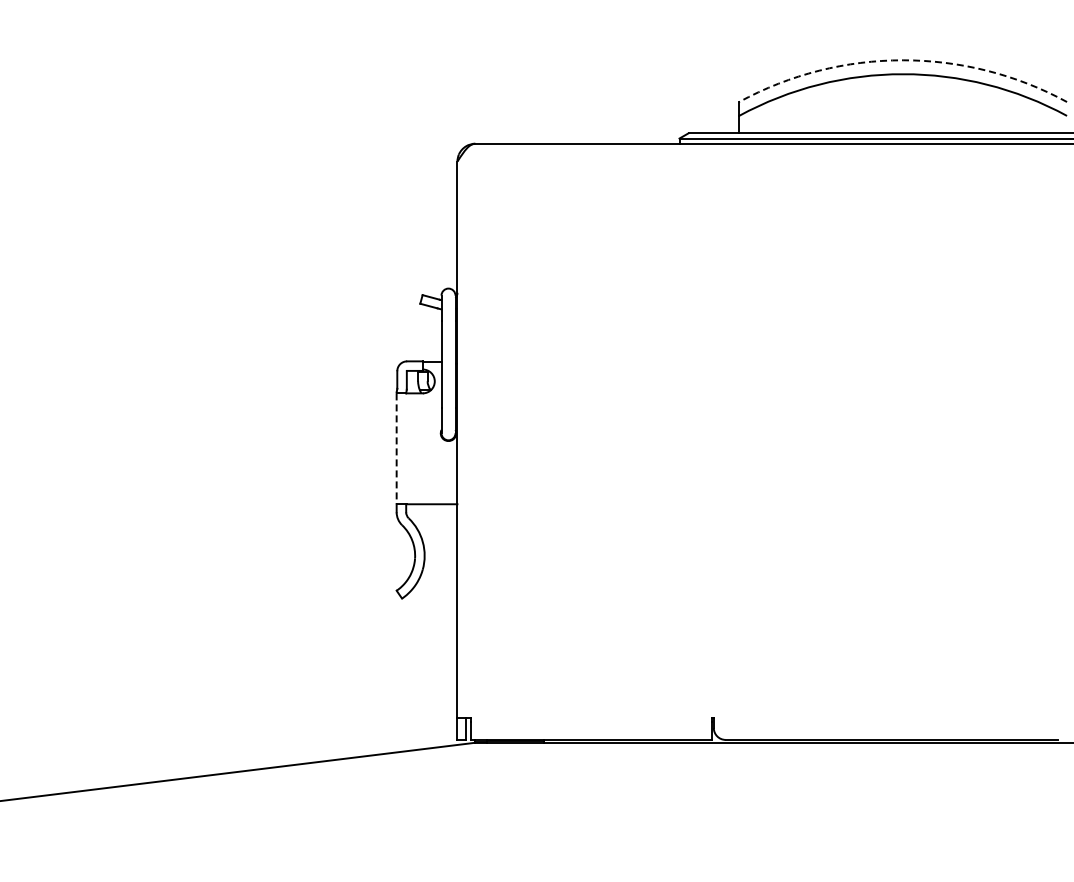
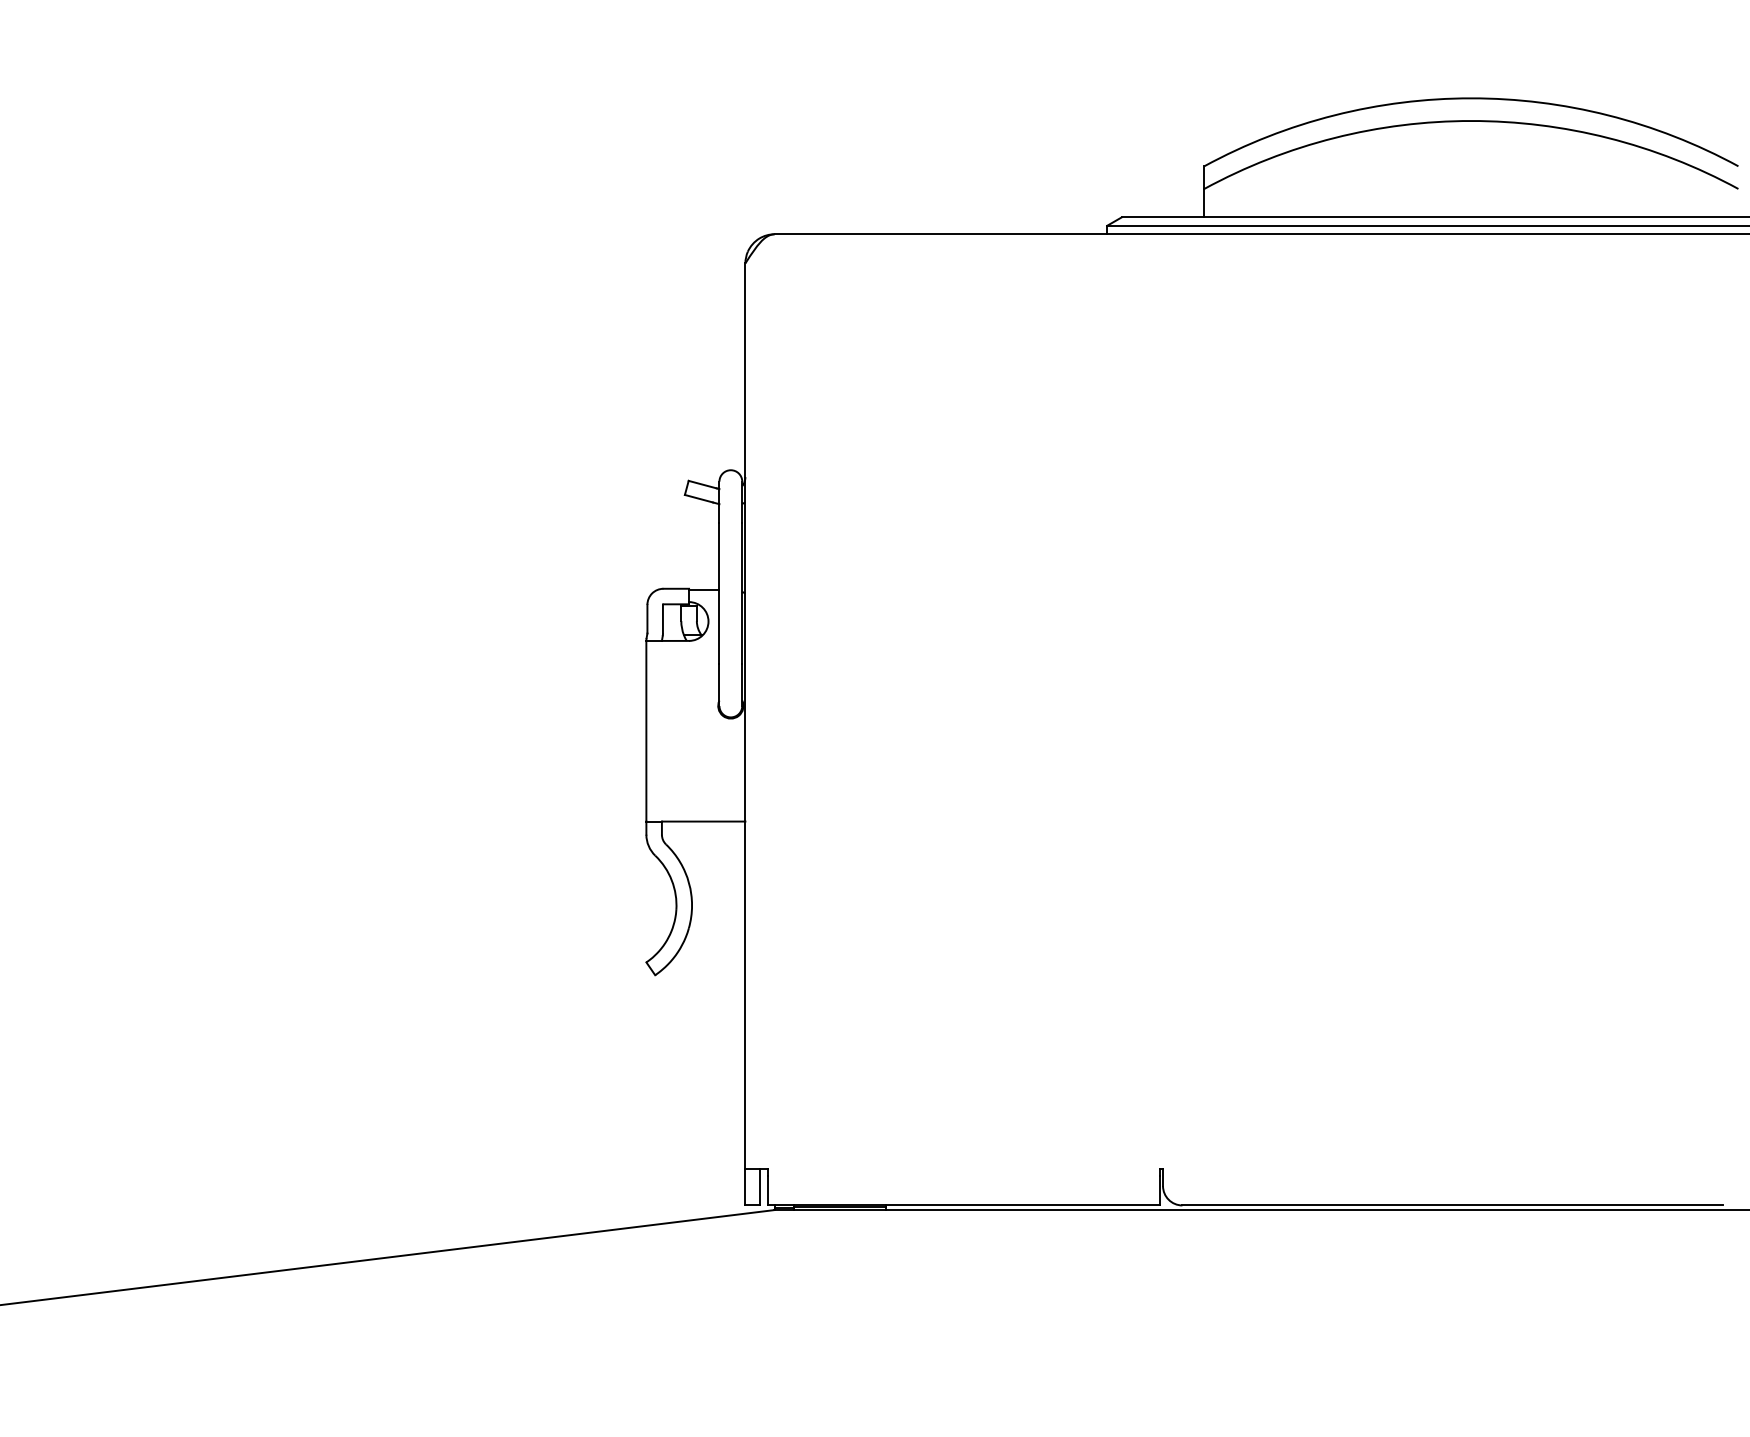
arc: (903, 60) -> (1472, 98), dashed -> solid
line: (396, 449) -> (646, 732), dashed -> solid

